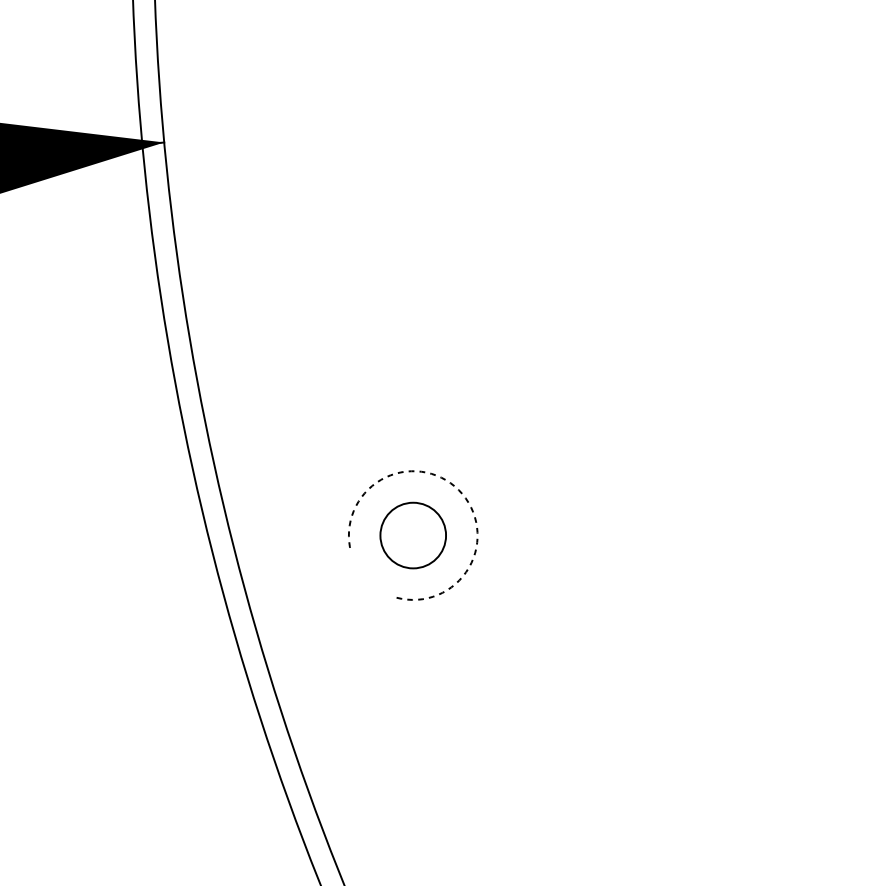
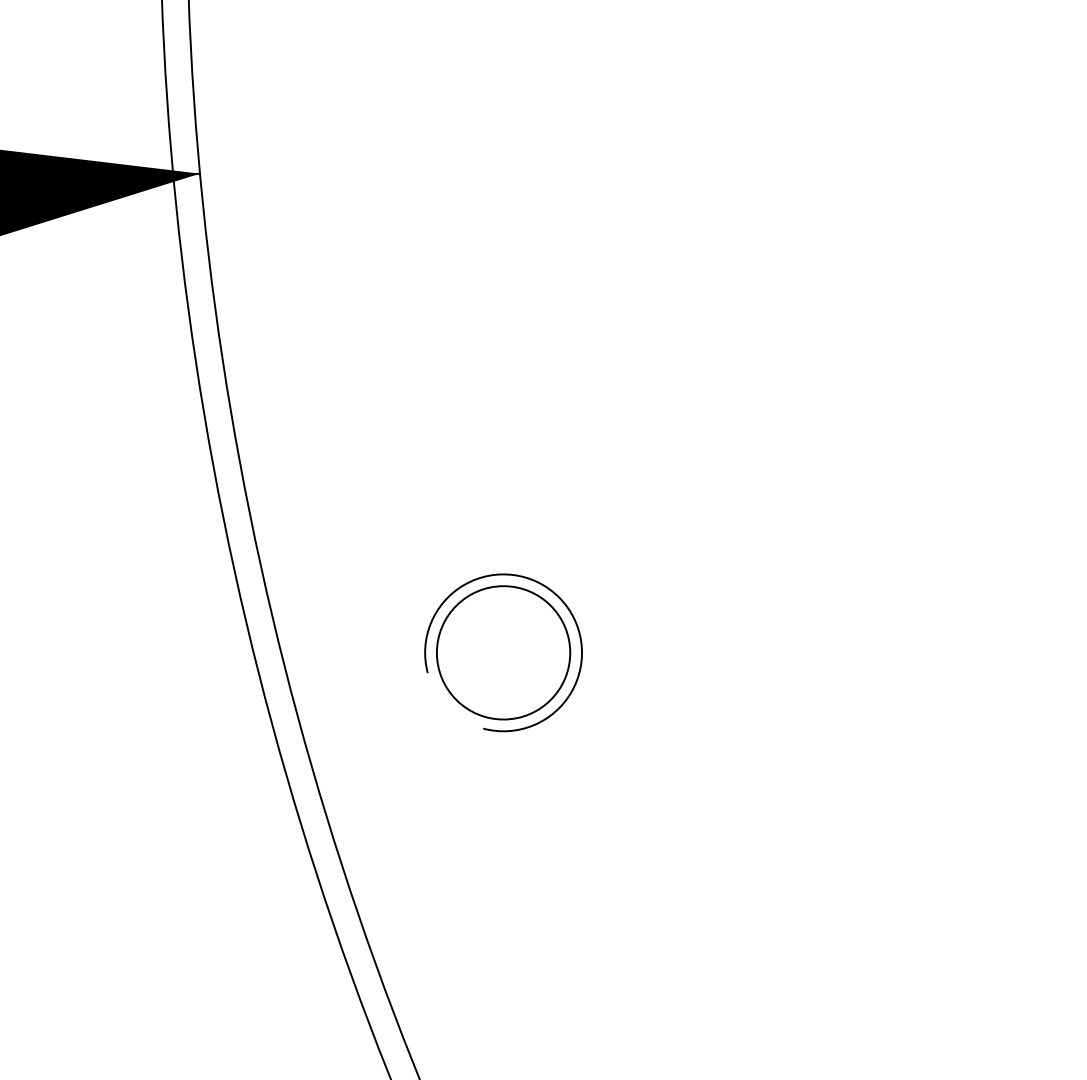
arc: (459, 490) -> (559, 597), dashed -> solid
circle: (413, 535) -> (503, 652), size x1.67

